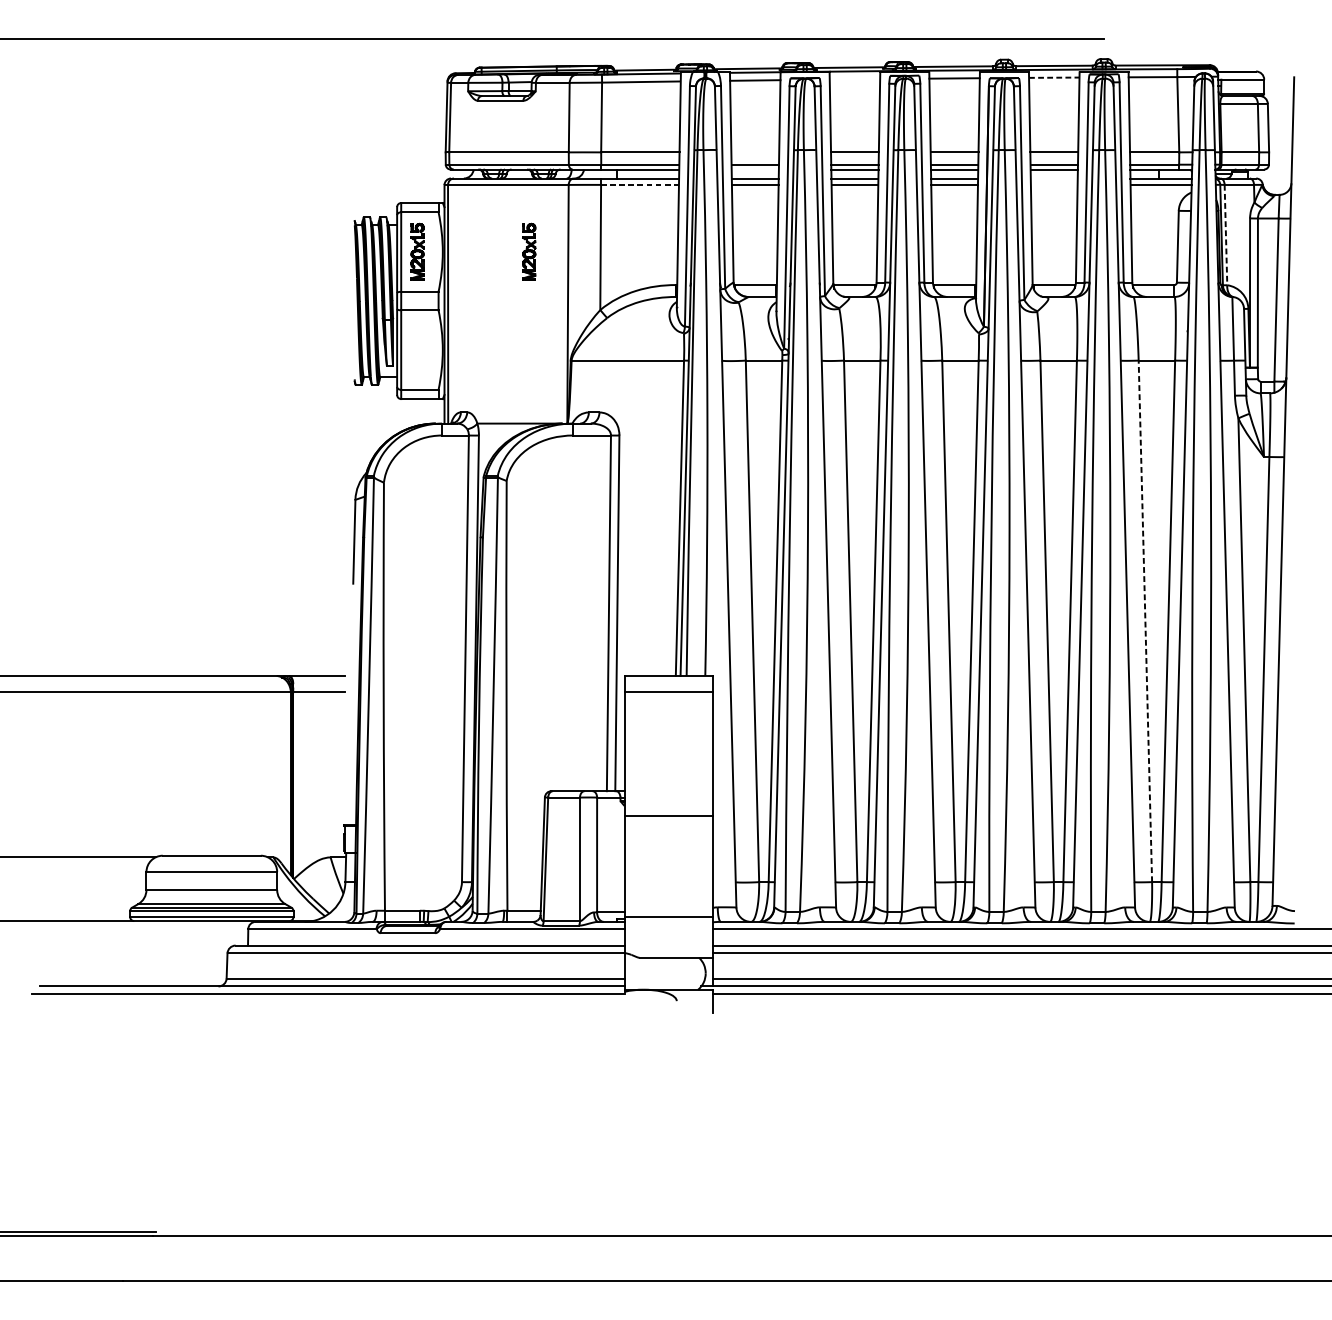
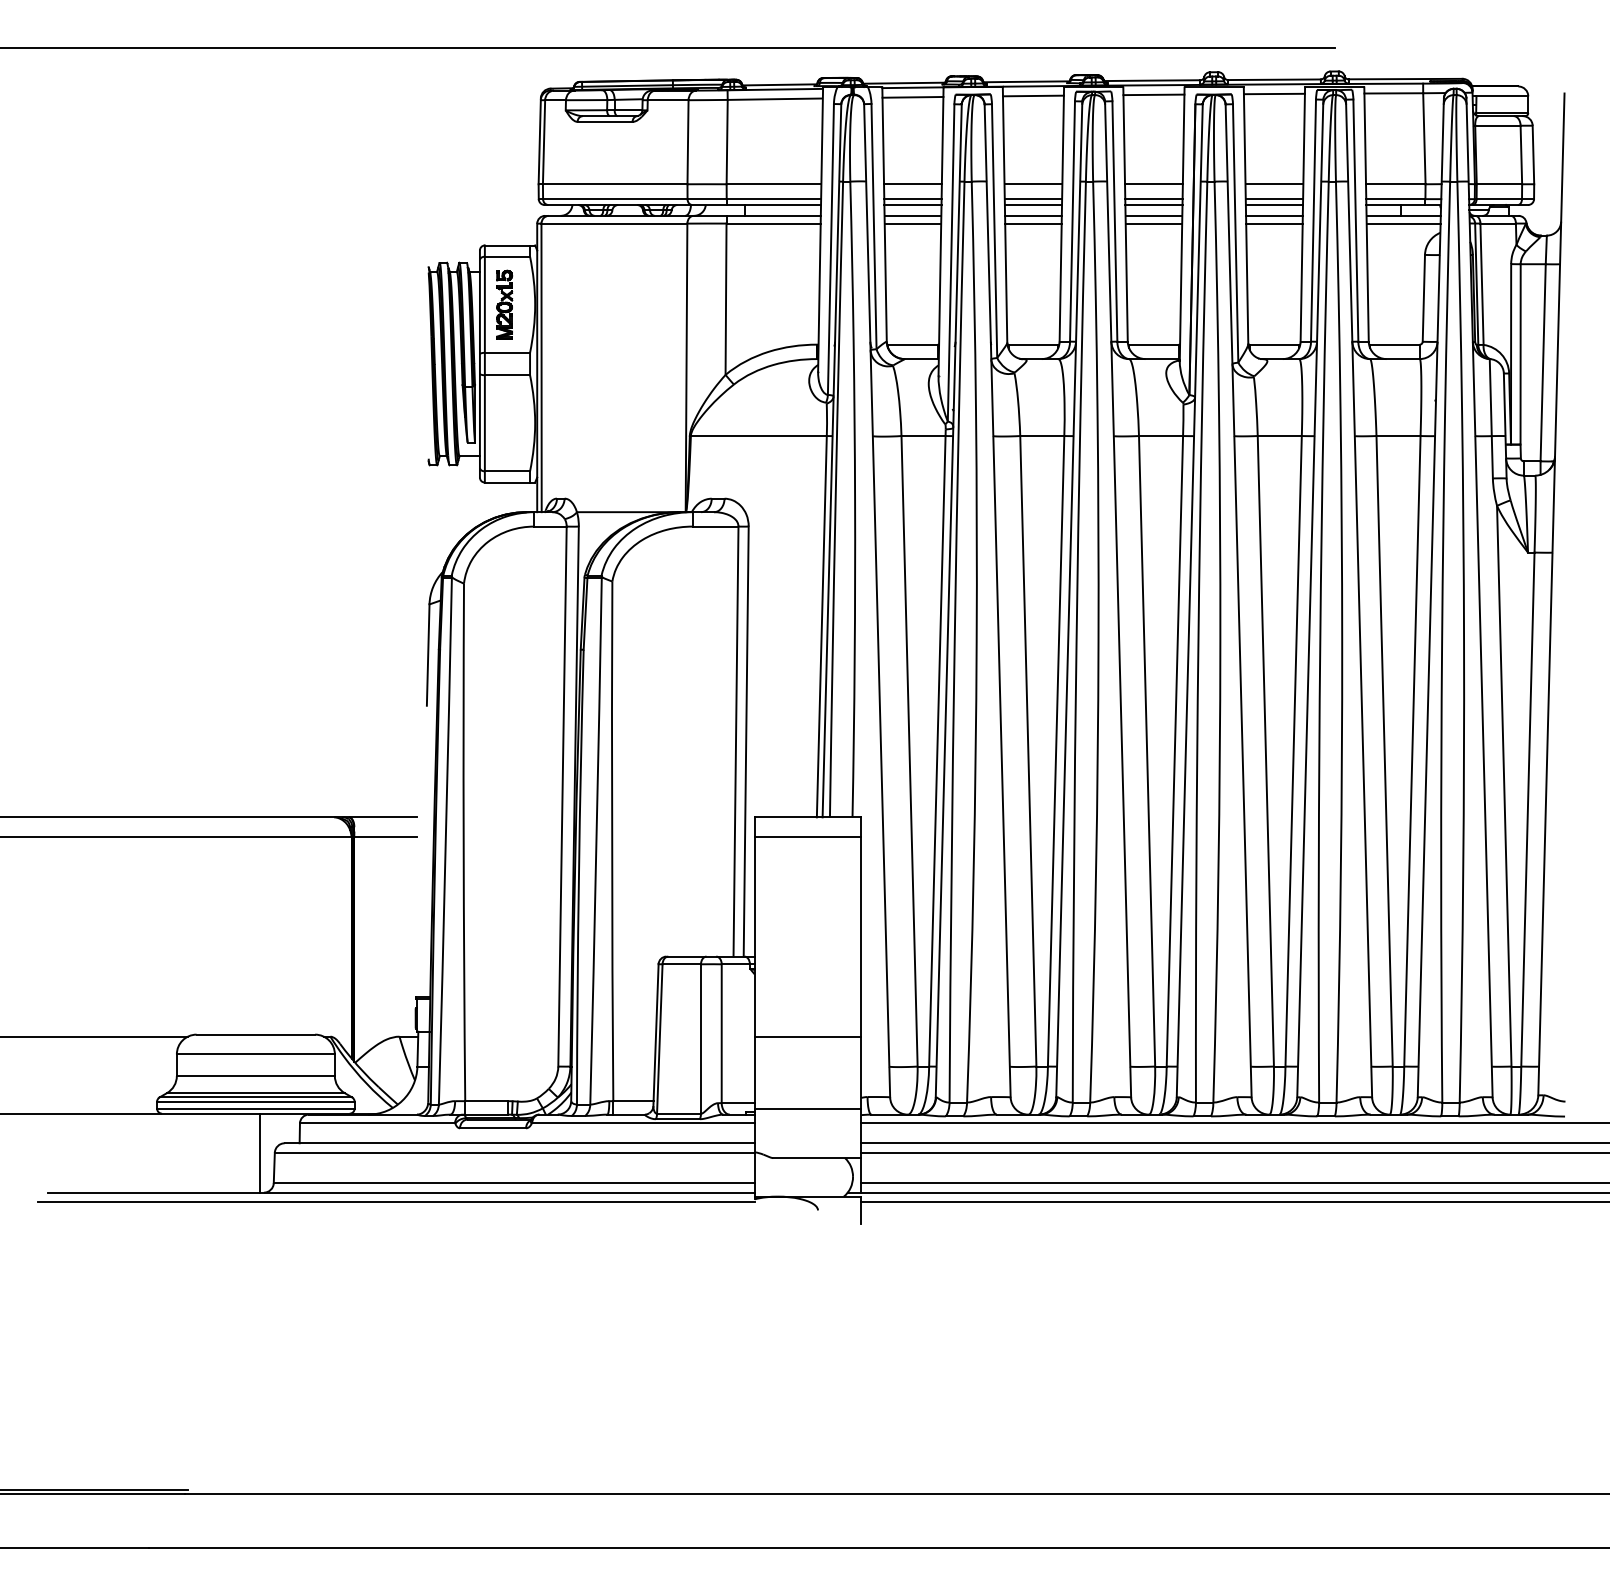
line: (854, 78) -> (1032, 95), added
line: (1054, 78) -> (1274, 94), dashed -> solid
line: (754, 152) -> (912, 184), added
line: (754, 169) -> (912, 205), added
line: (1054, 178) -> (1274, 215), added
line: (640, 184) -> (774, 223), dashed -> solid
line: (1054, 184) -> (1274, 223), added
line: (1226, 235) -> (1482, 284), dashed -> solid
part: (529, 251) -> (639, 304), removed
line: (1145, 620) -> (1384, 750), dashed -> solid
line: (668, 815) -> (807, 1036), moved
line: (215, 953) -> (260, 1152), added

